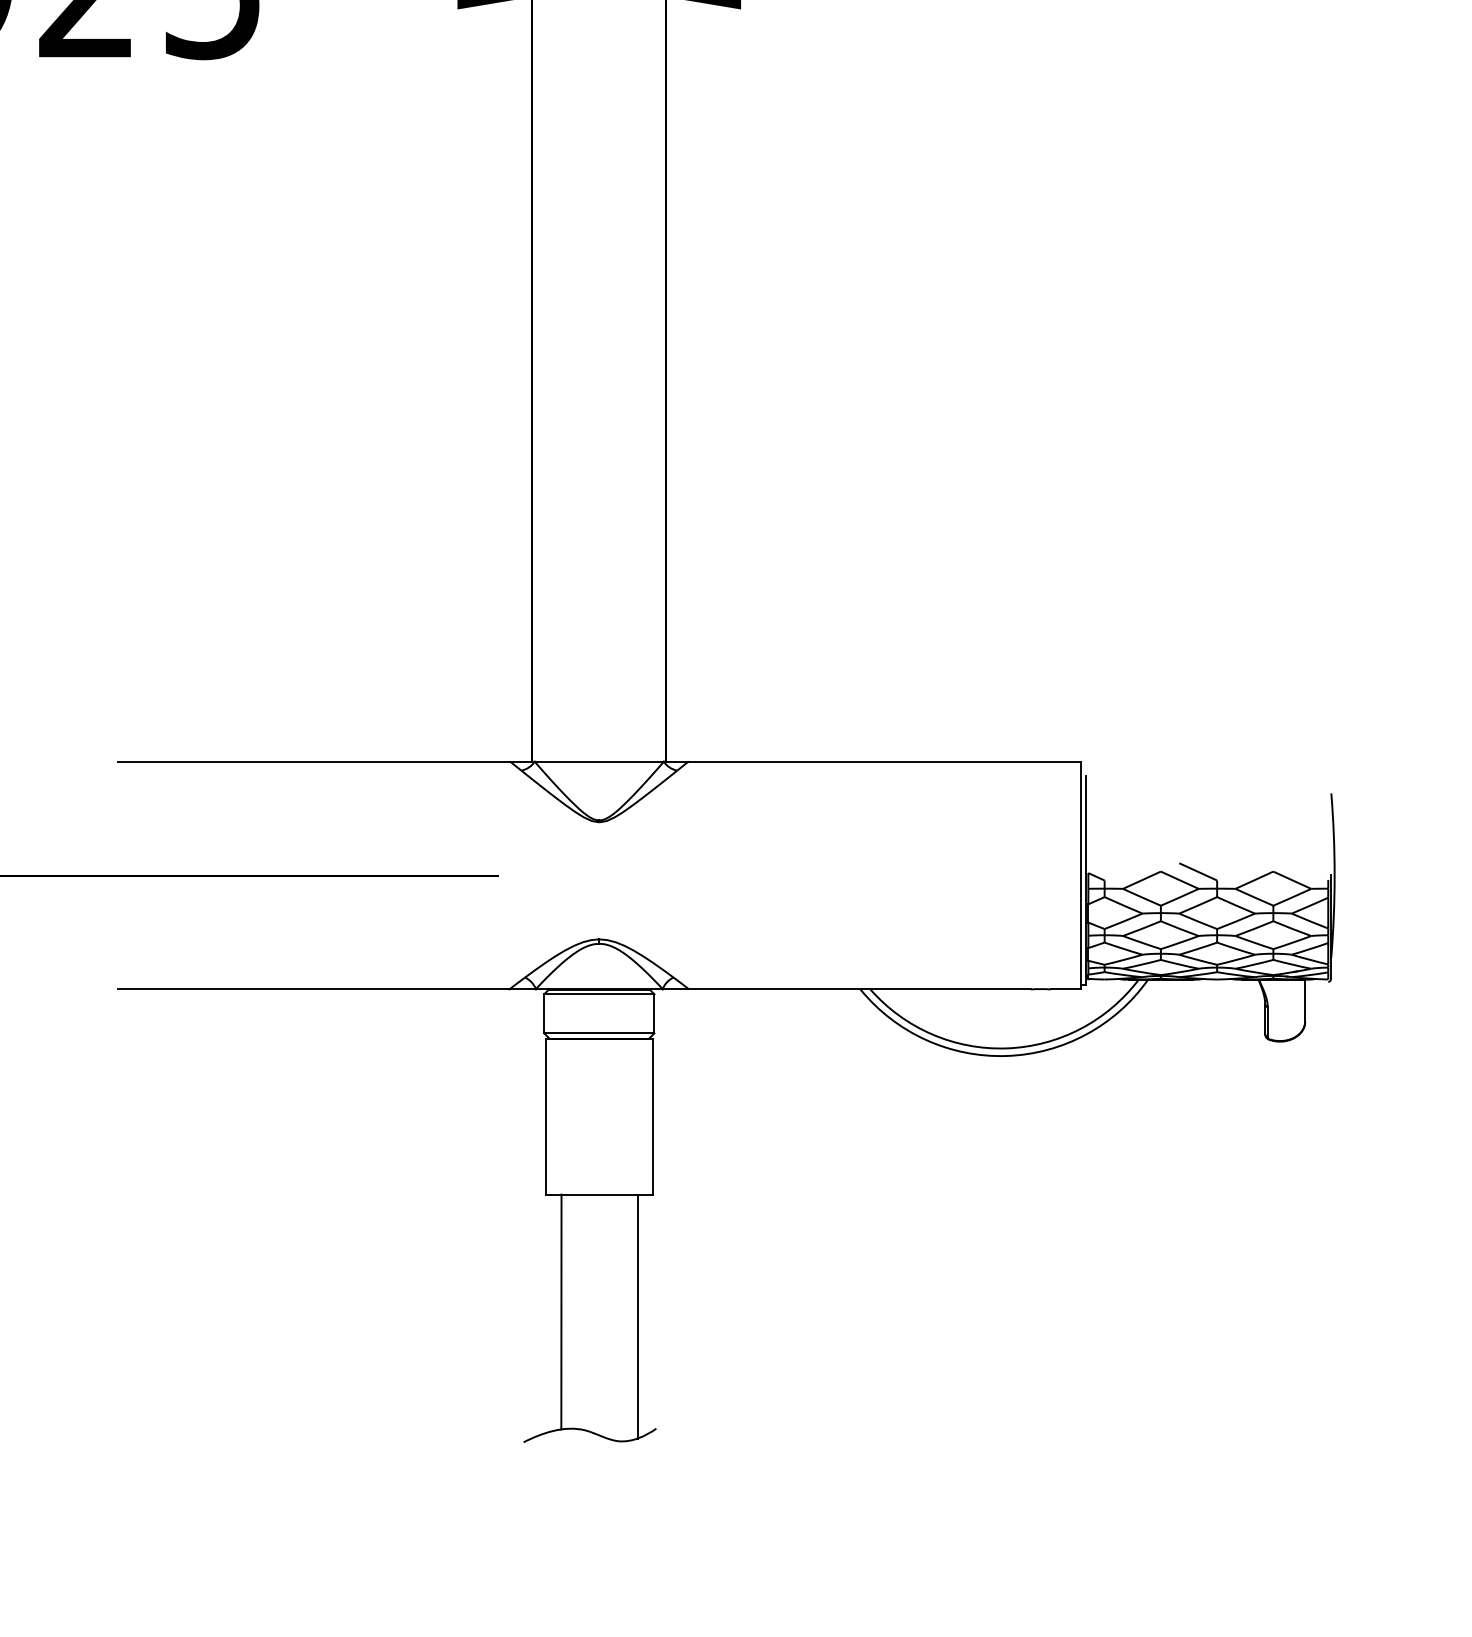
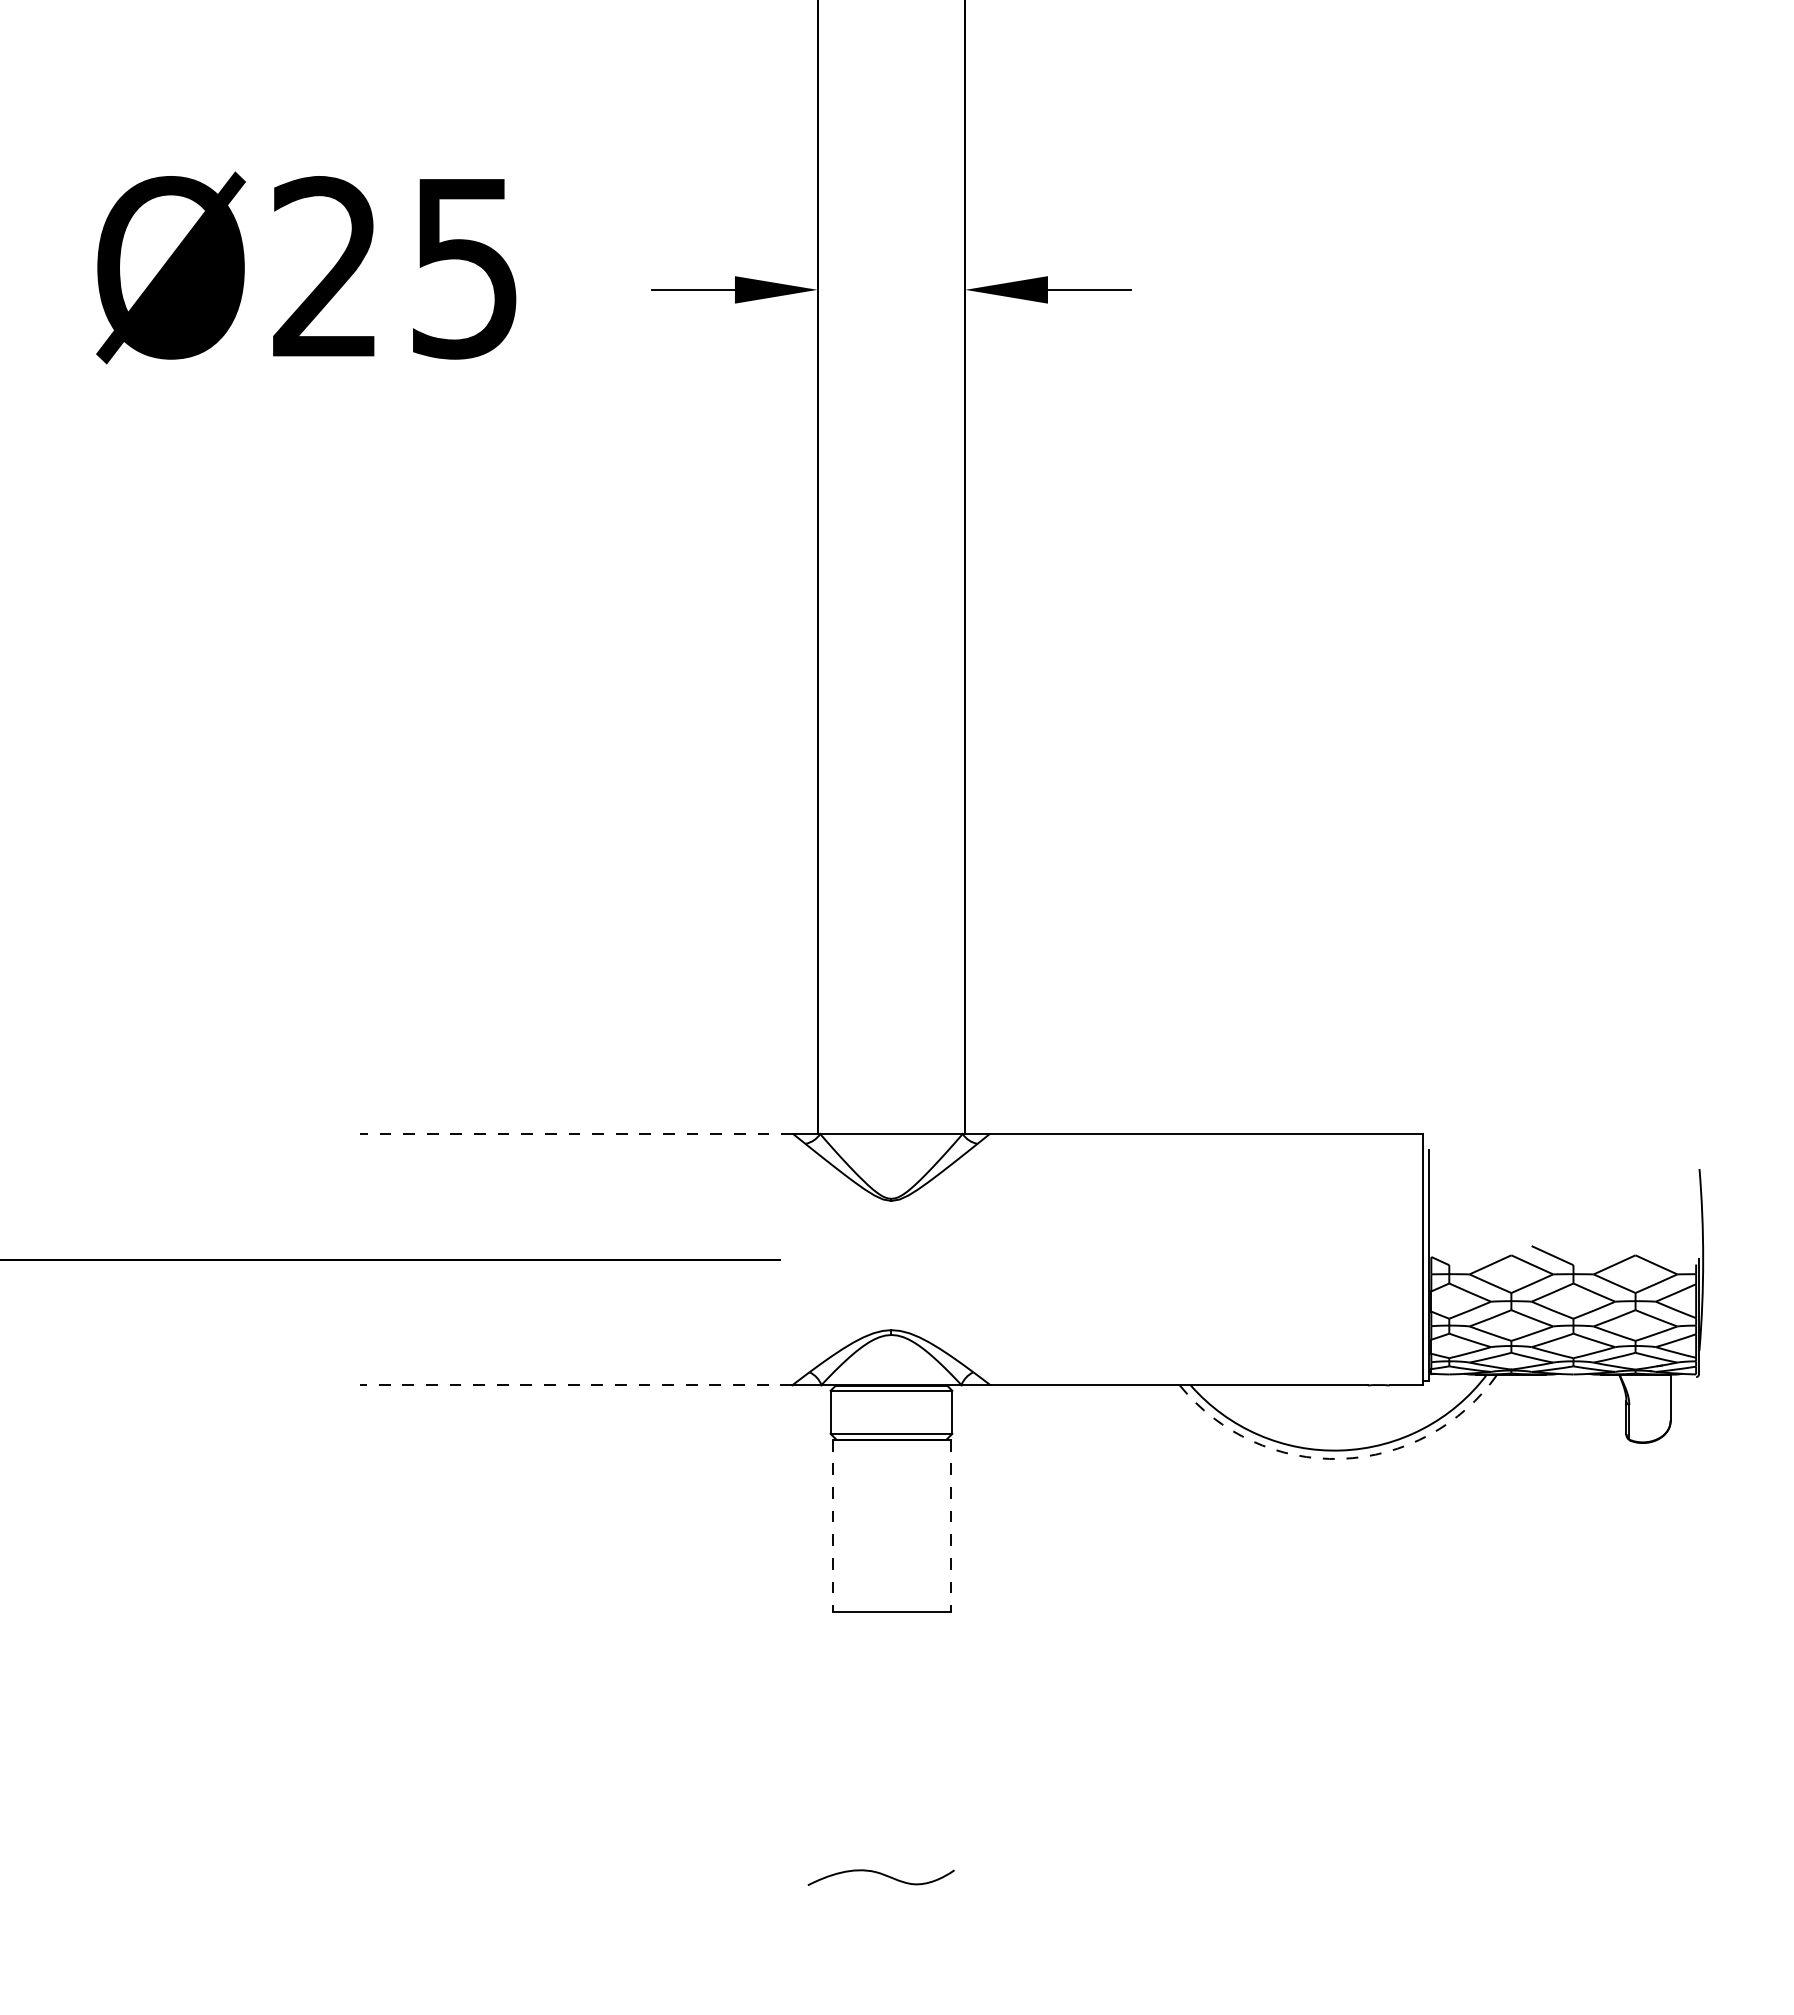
line: (313, 761) -> (576, 1133), solid -> dashed
line: (313, 989) -> (575, 1385), solid -> dashed
arc: (1006, 1055) -> (1341, 1458), solid -> dashed
line: (545, 1117) -> (832, 1526), solid -> dashed
line: (652, 1117) -> (950, 1526), solid -> dashed
line: (561, 1312) -> (849, 1741), removed
line: (637, 1316) -> (933, 1746), removed

